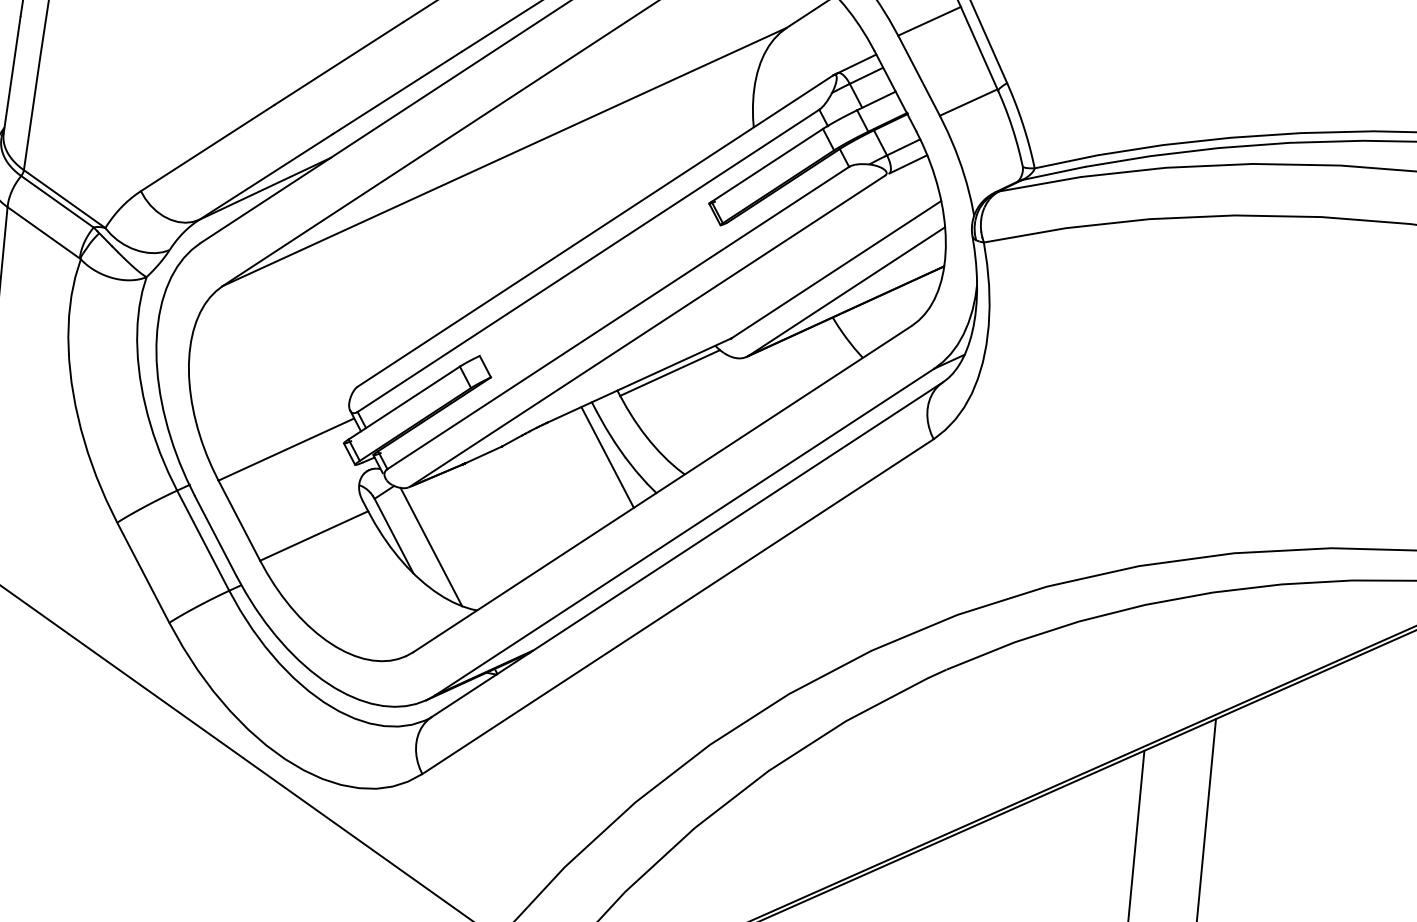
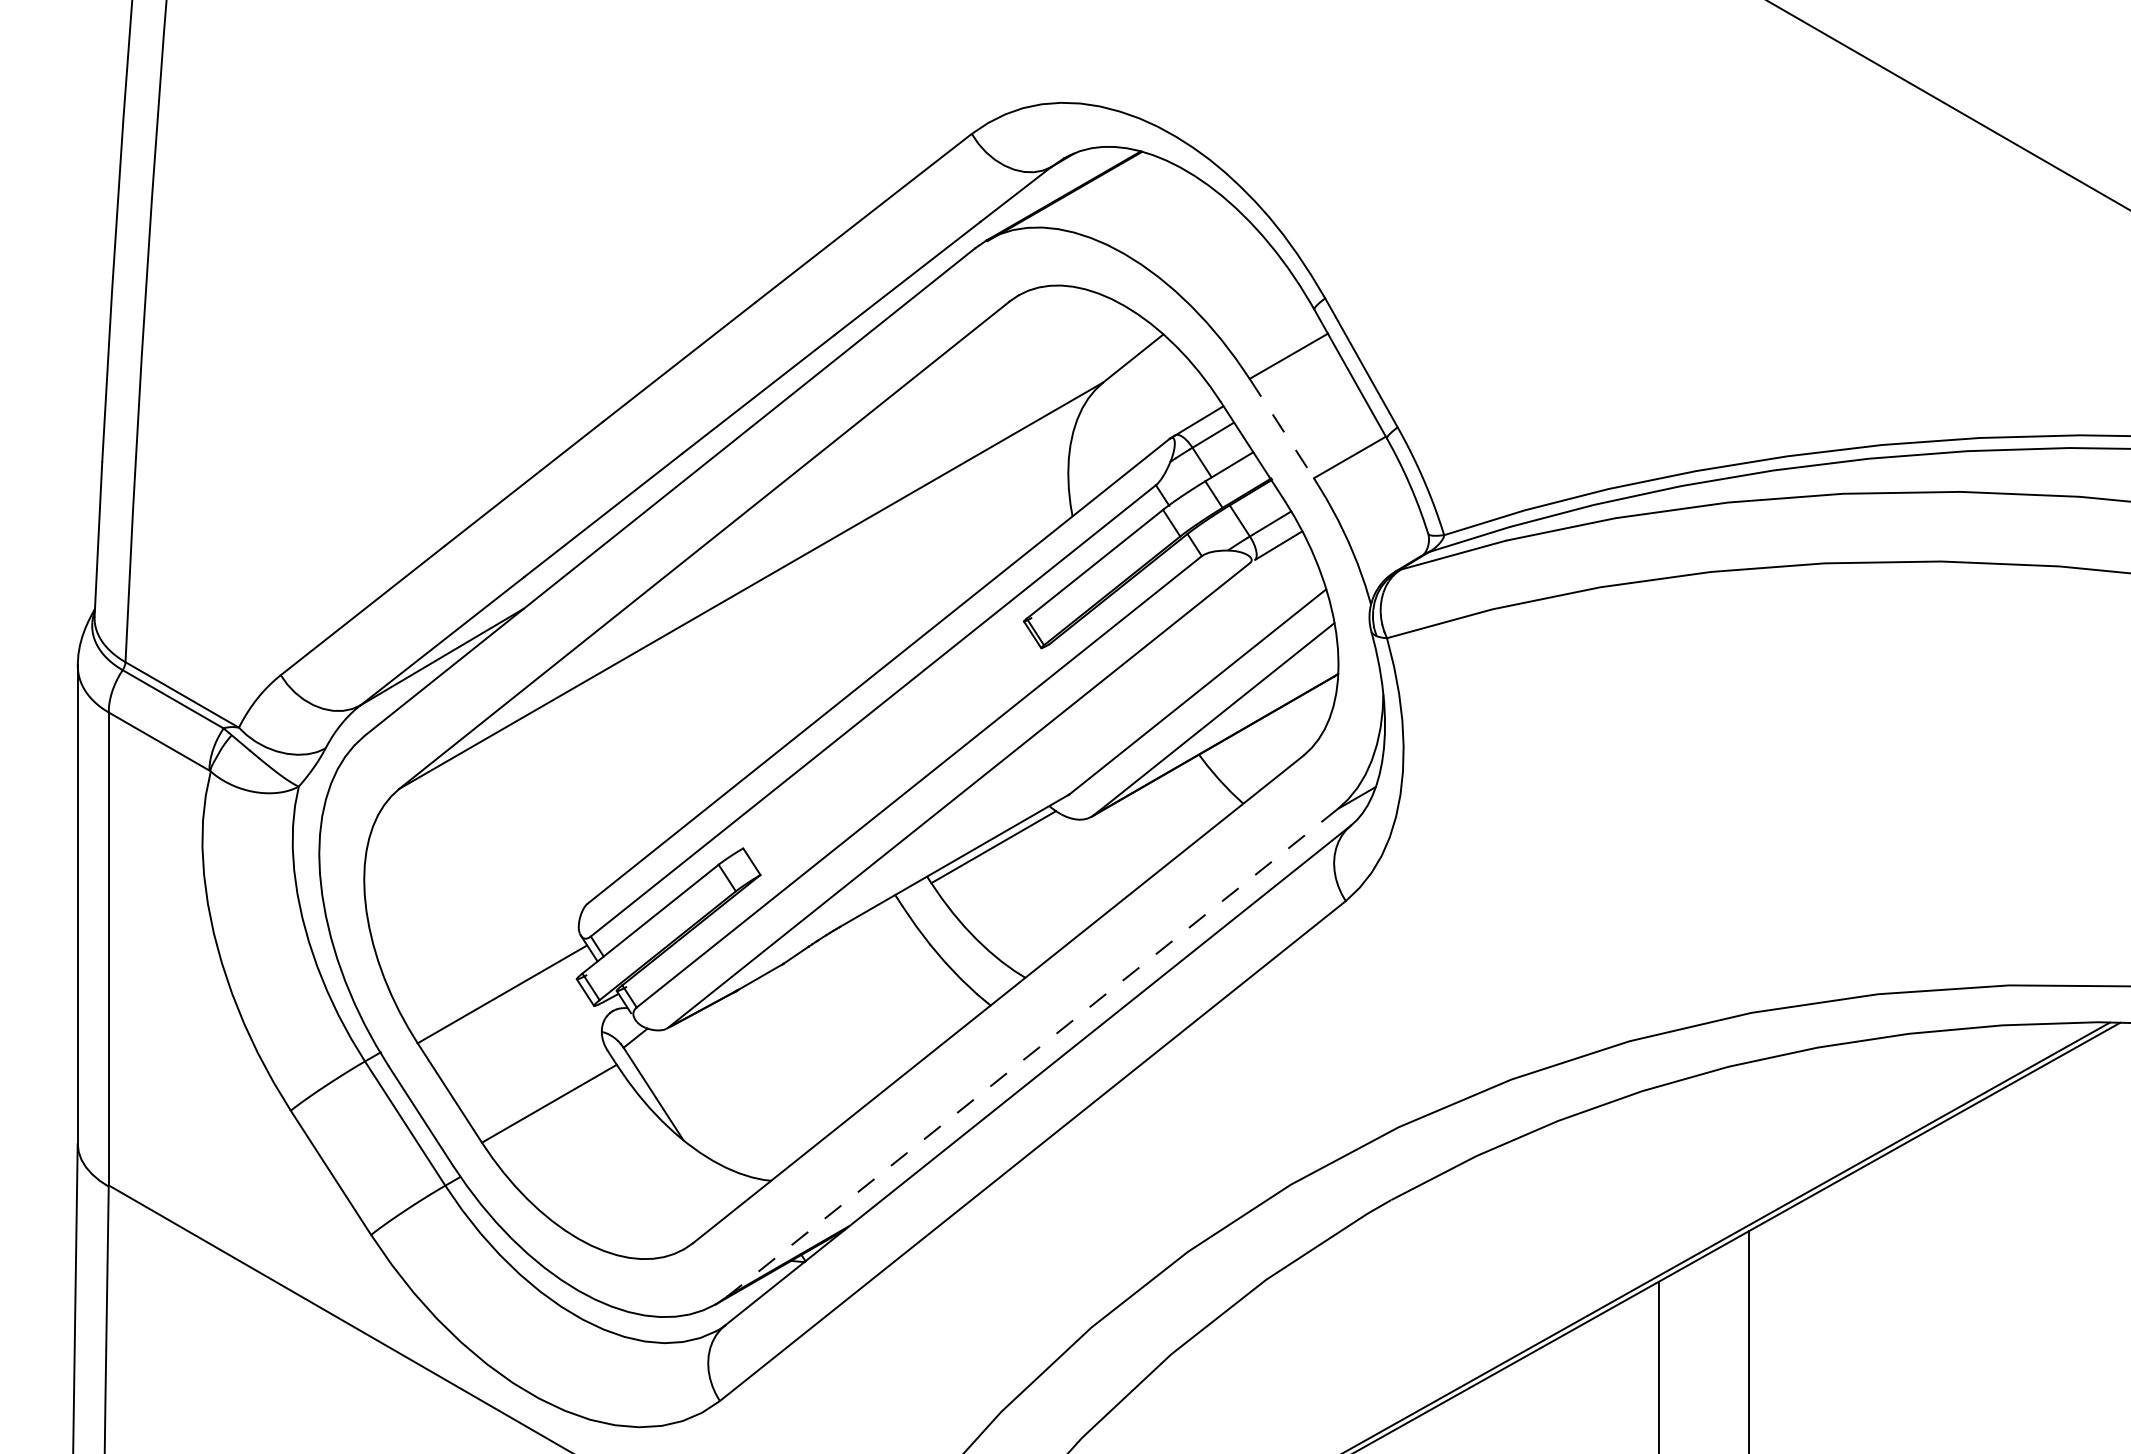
line: (919, 75) -> (1282, 428), solid -> dashed
line: (607, 457) -> (922, 964), removed
line: (684, 531) -> (1032, 1052), solid -> dashed
line: (431, 546) -> (703, 1103), removed

